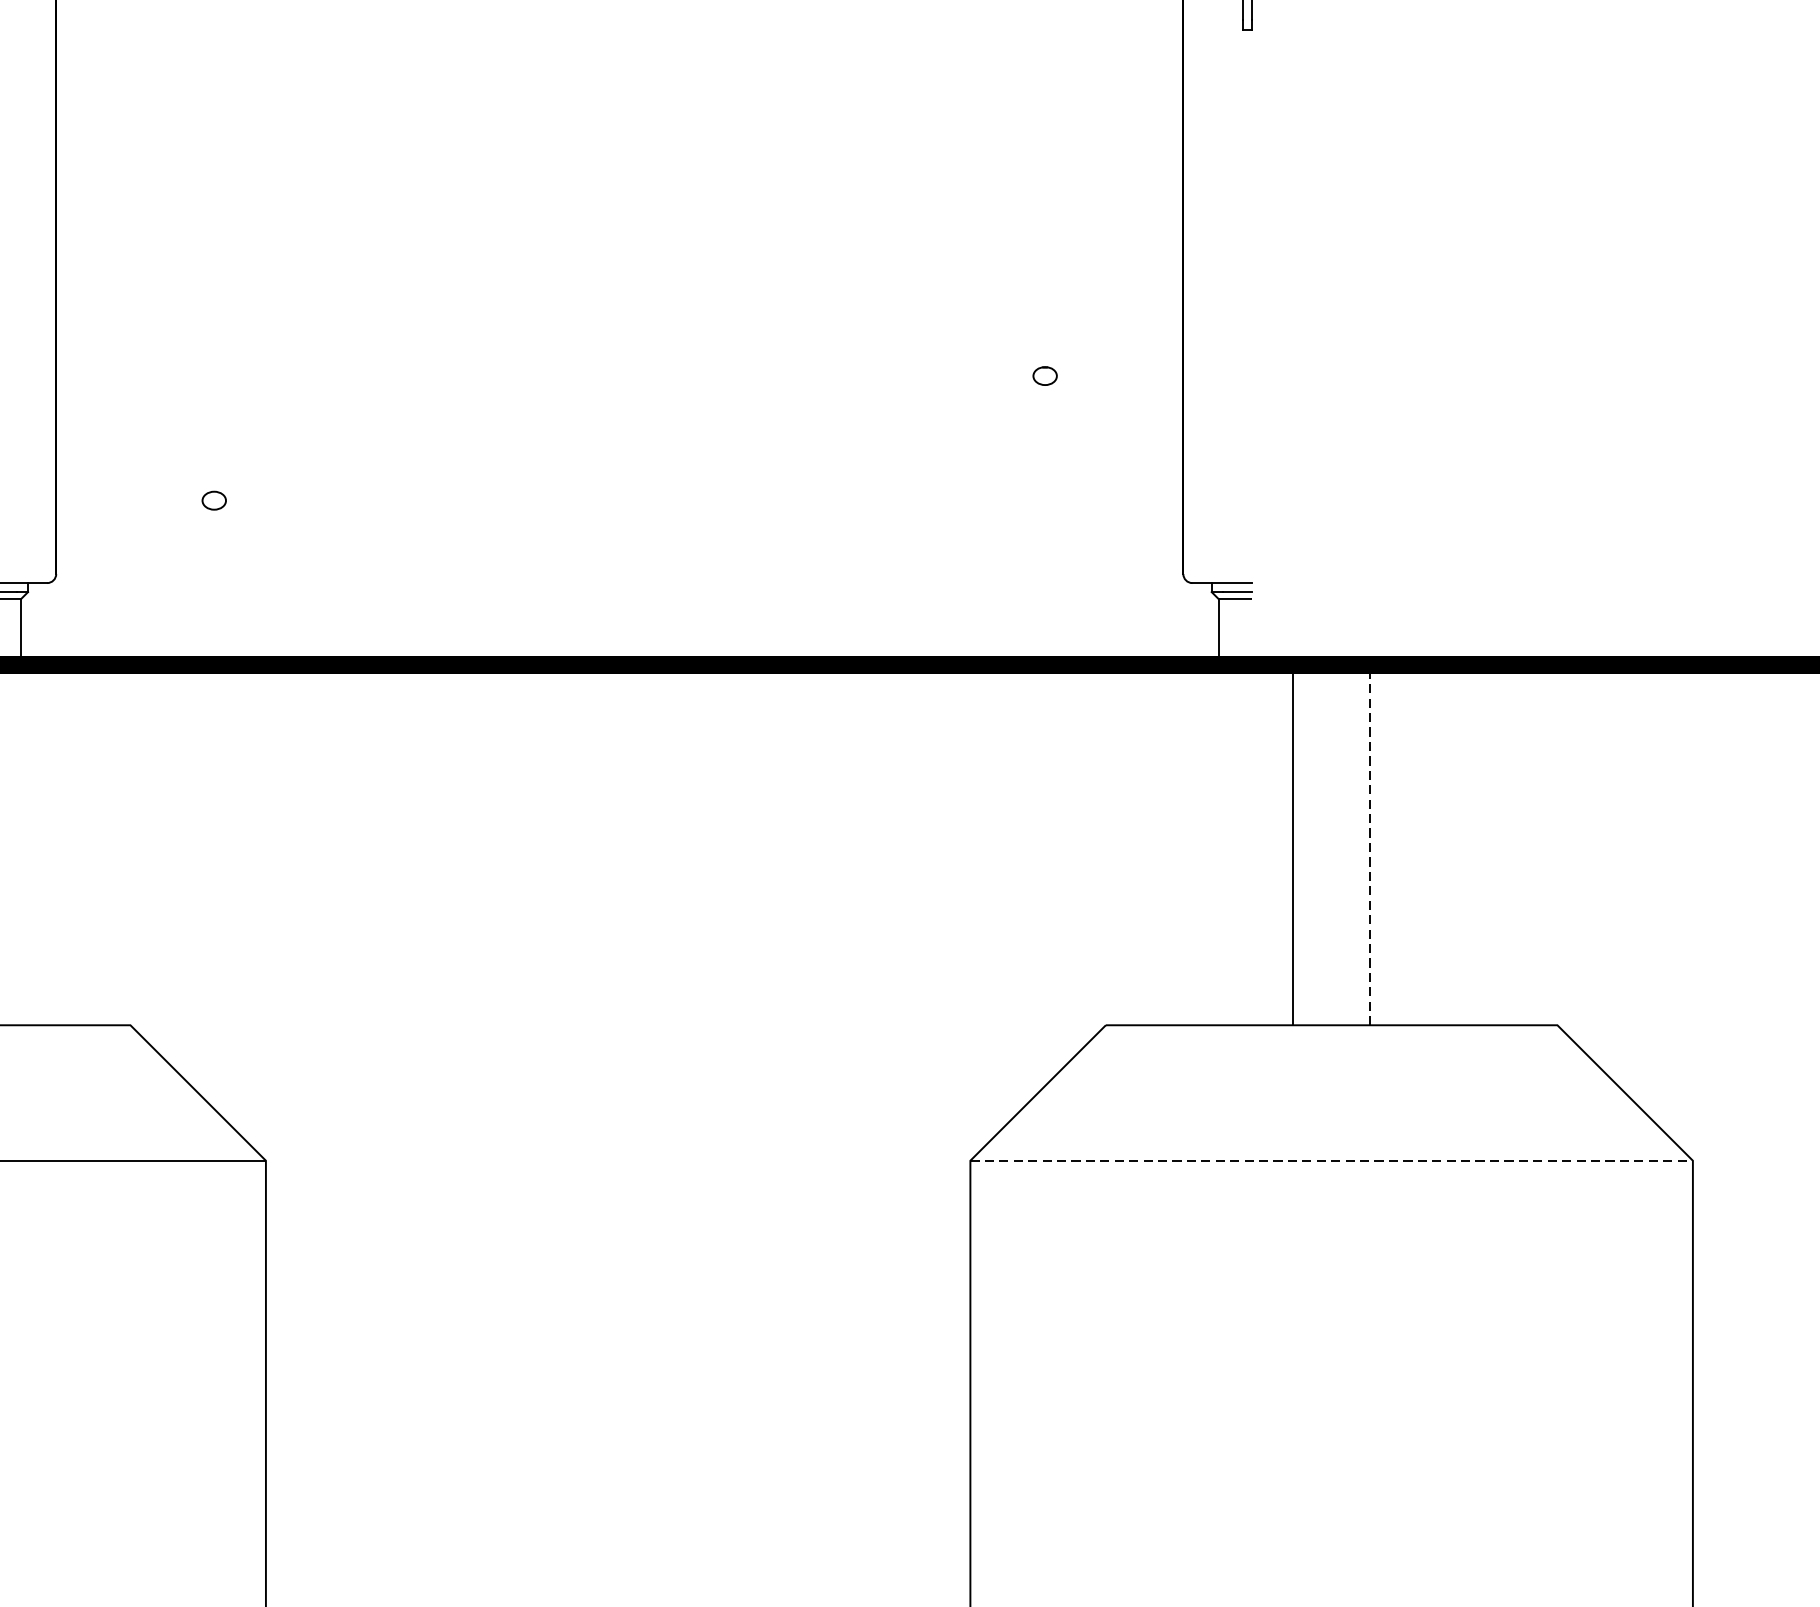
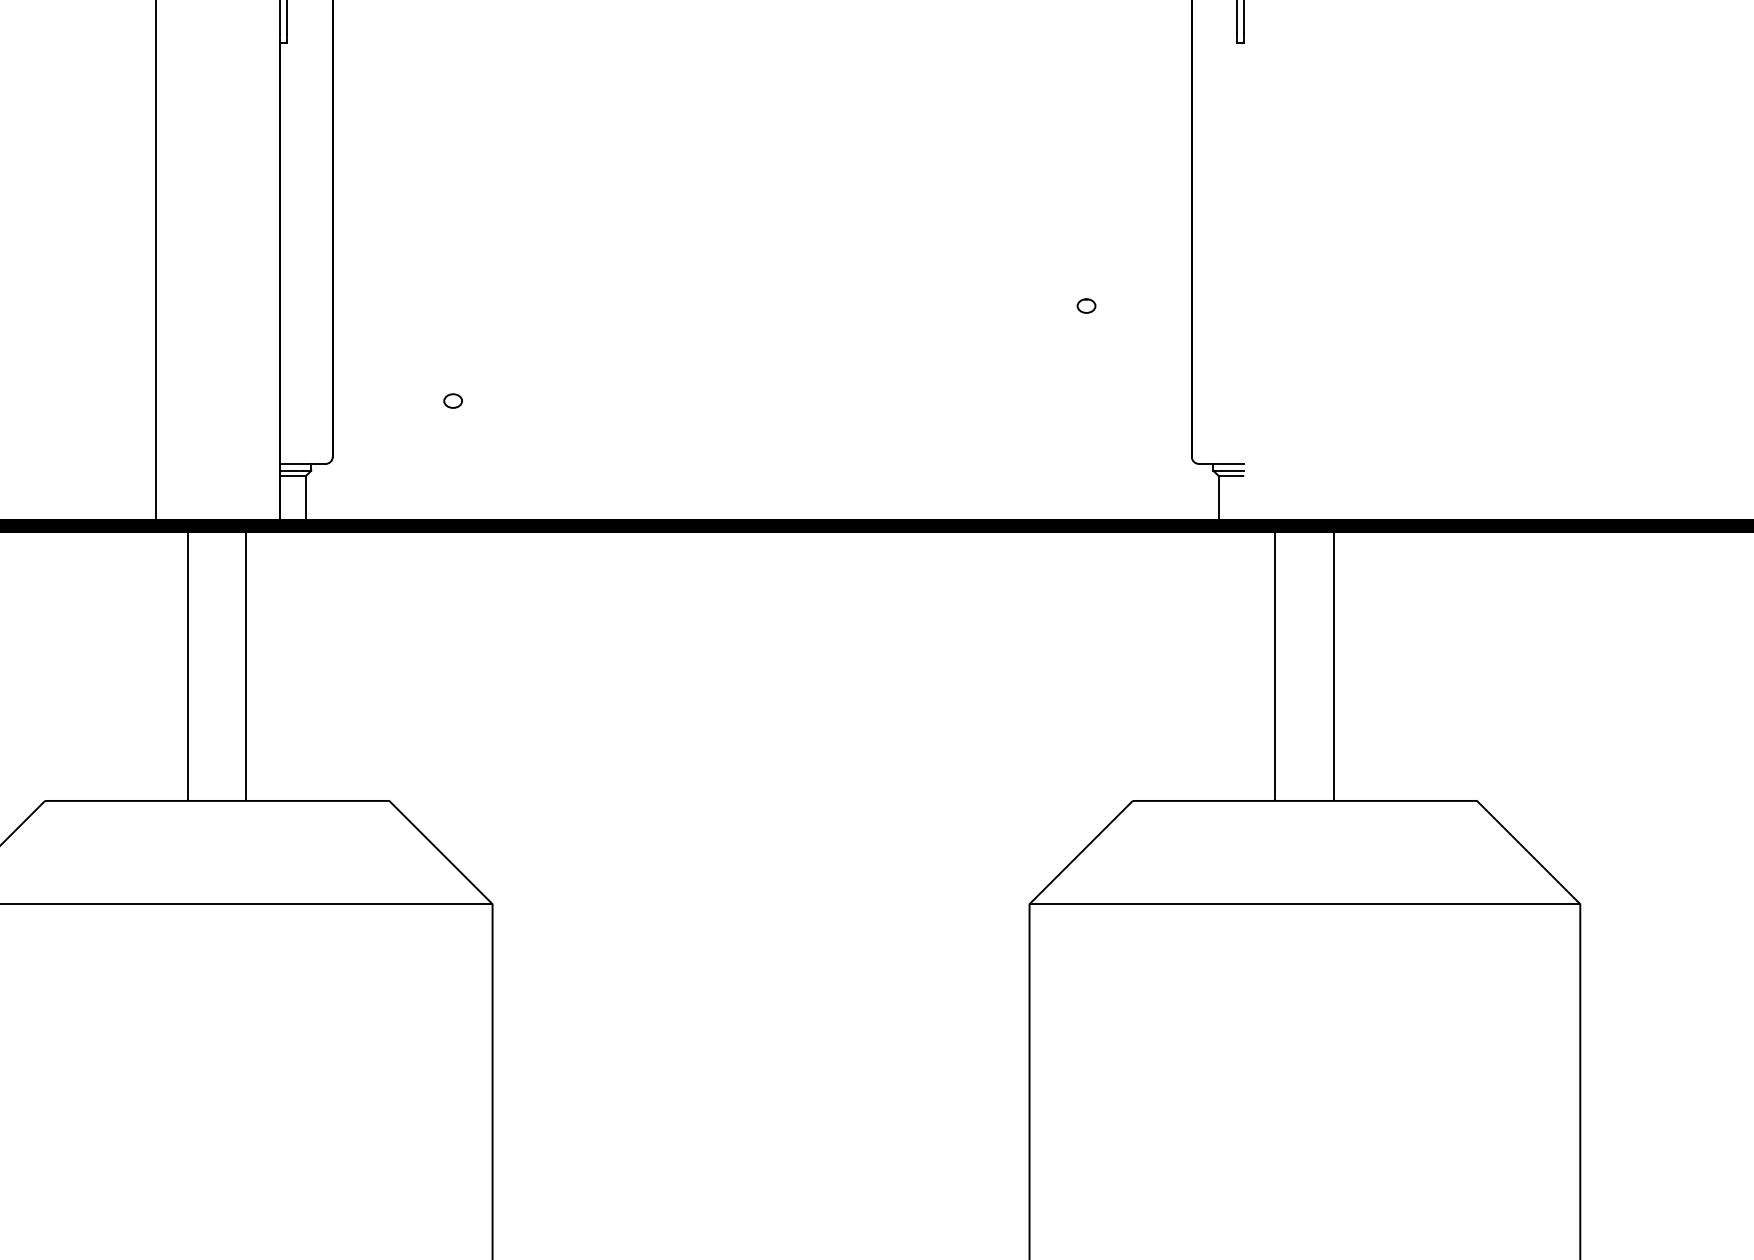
line: (1370, 844) -> (1334, 663), dashed -> solid
line: (1332, 1161) -> (1305, 904), dashed -> solid

